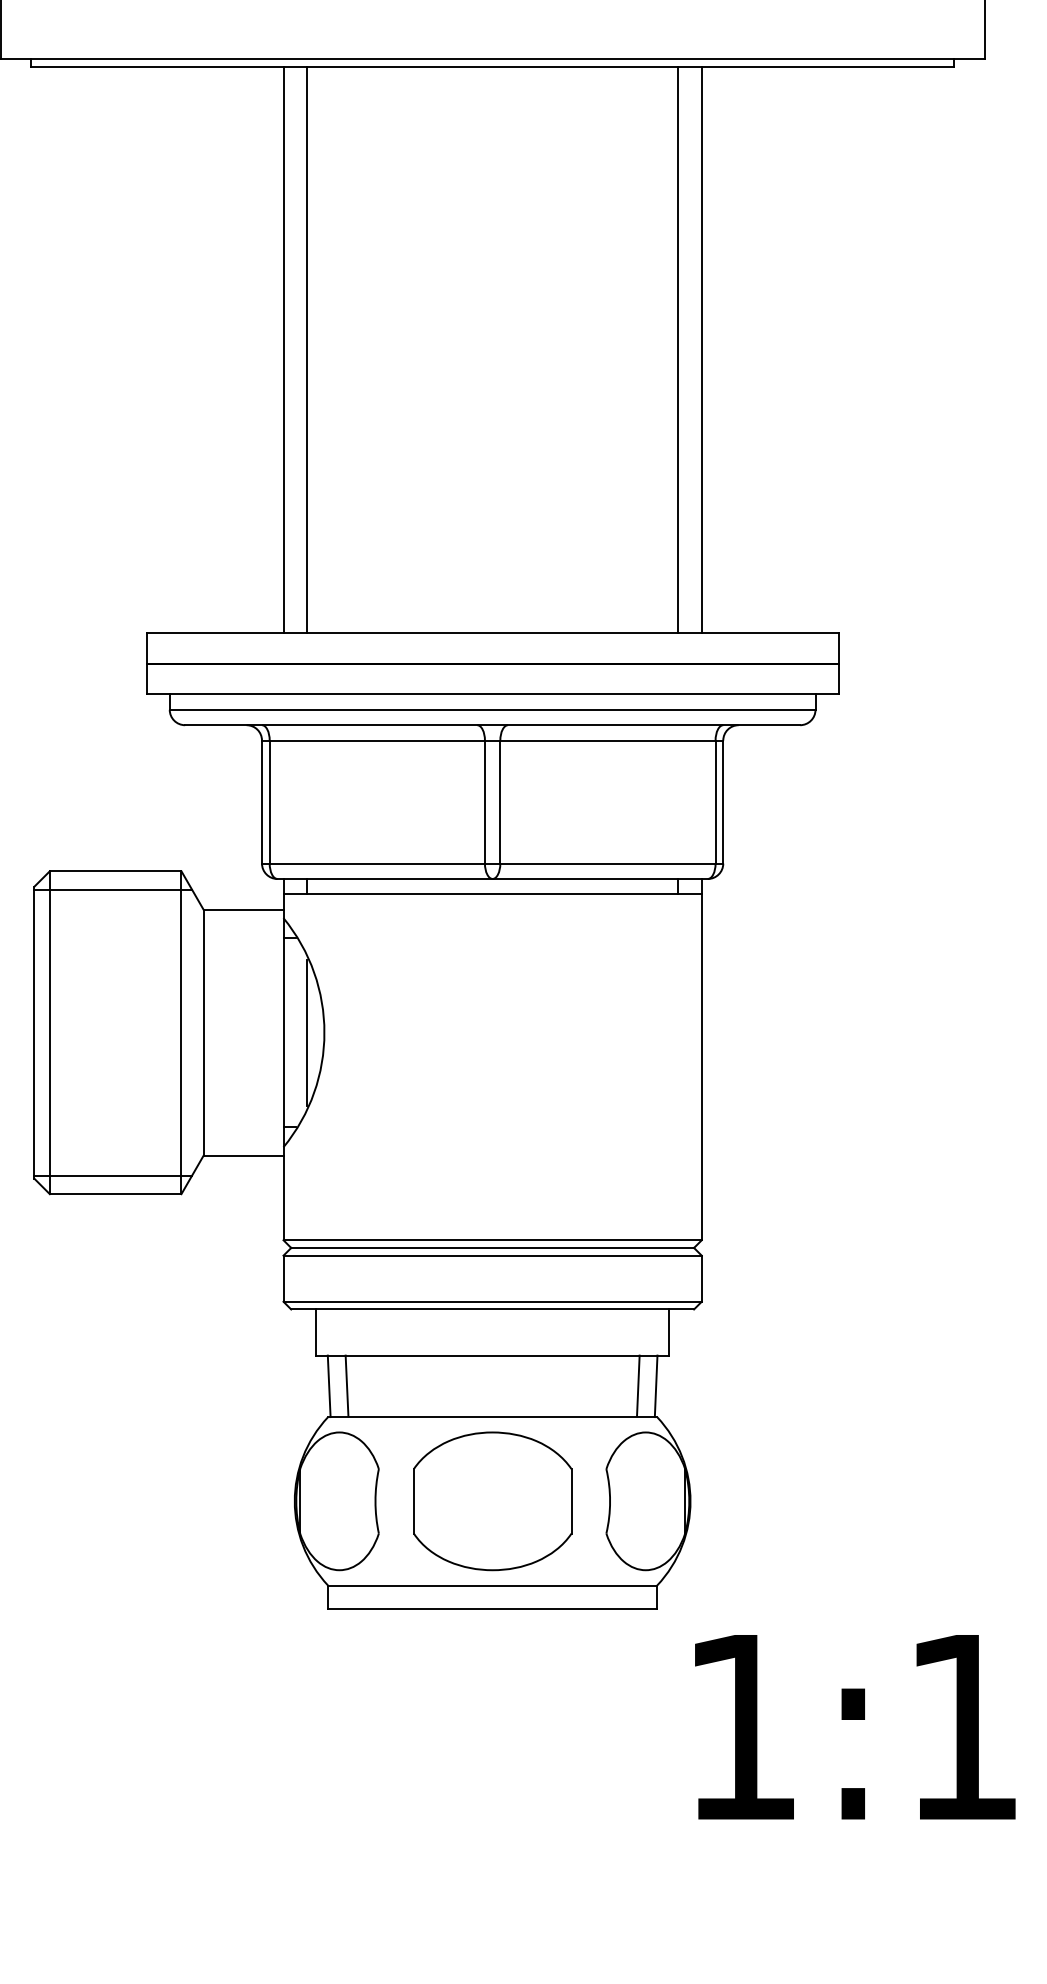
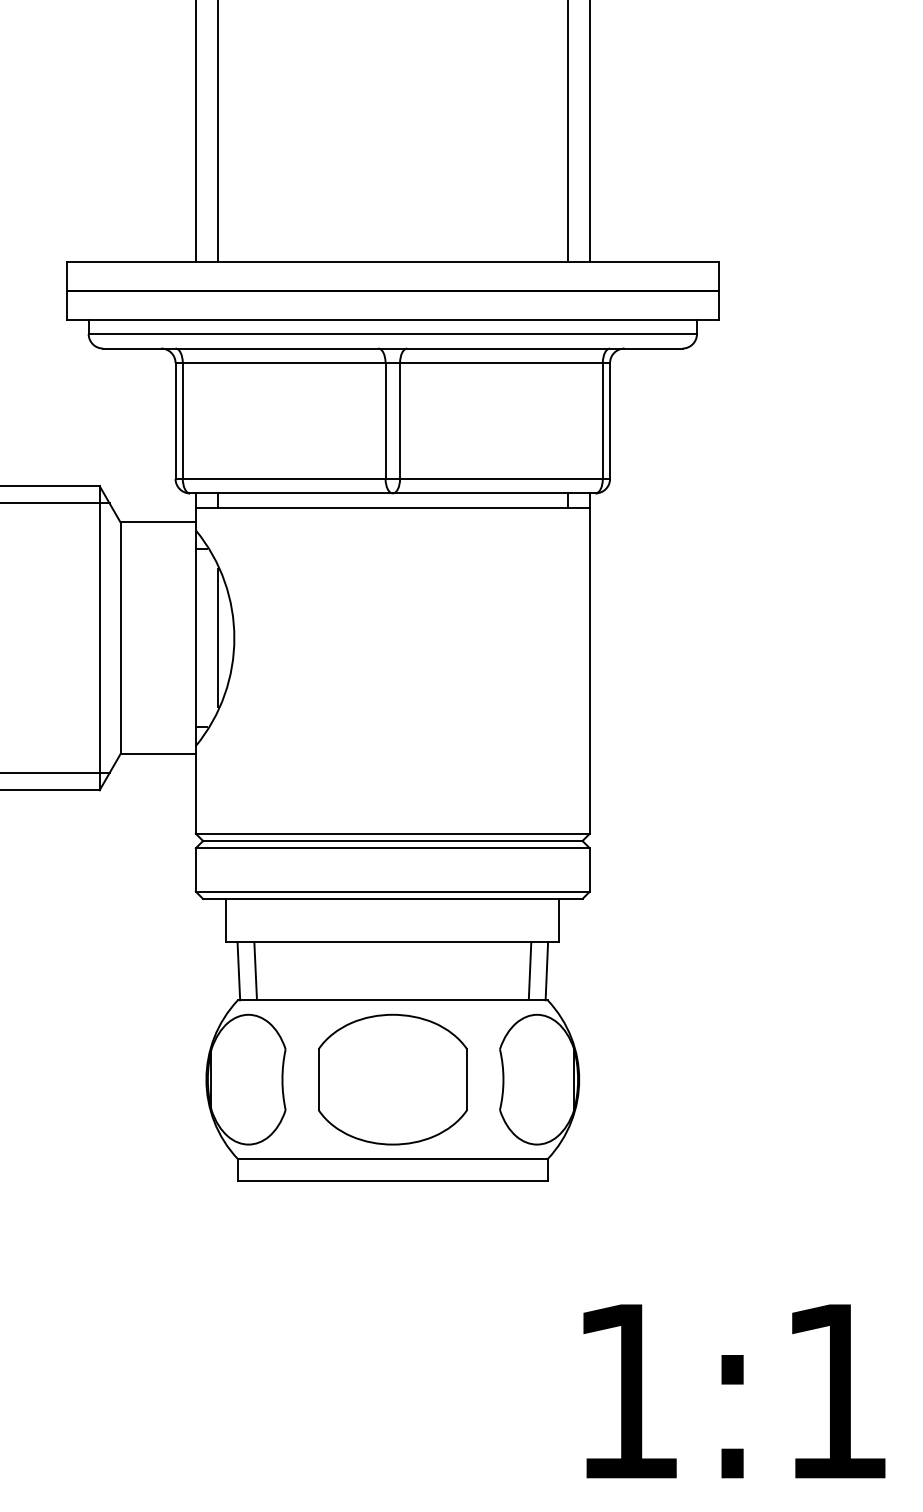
text: (855, 1727) -> (734, 1391), moved

